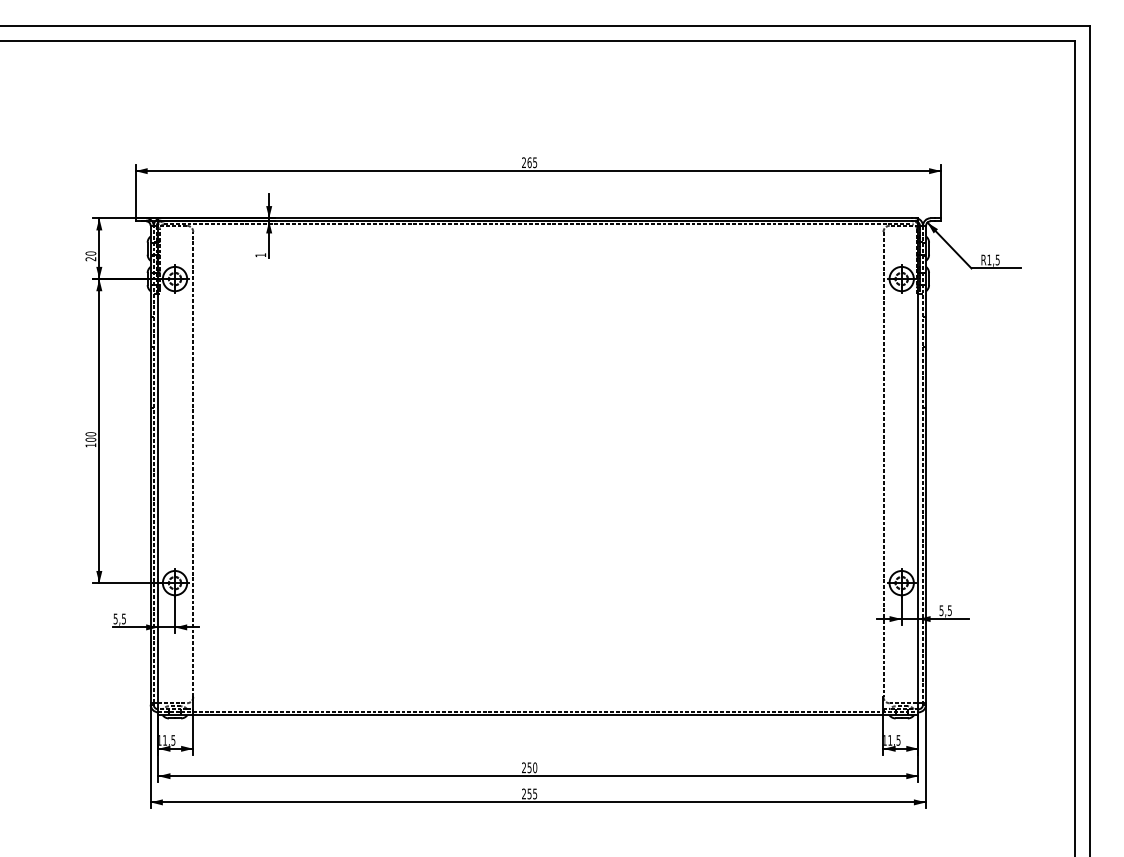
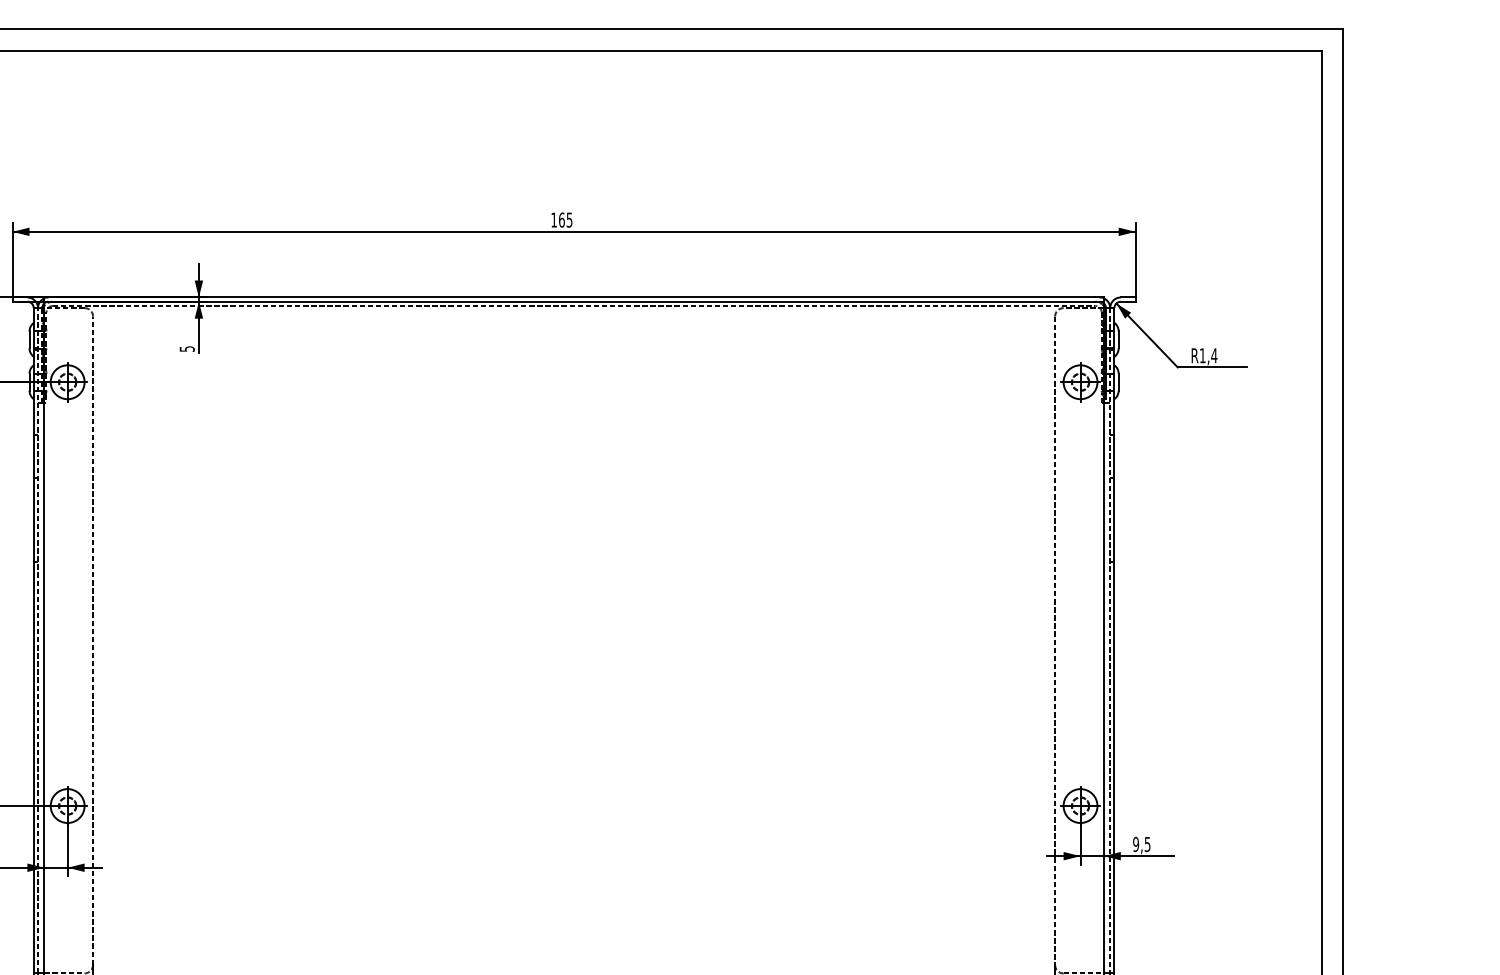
text: (523, 162) -> (553, 219), 265 -> 165
text: (260, 255) -> (186, 349), 1 -> 5
text: (997, 259) -> (1214, 354), R1,5 -> R1,4
text: (941, 610) -> (1135, 844), 5,5 -> 9,5

